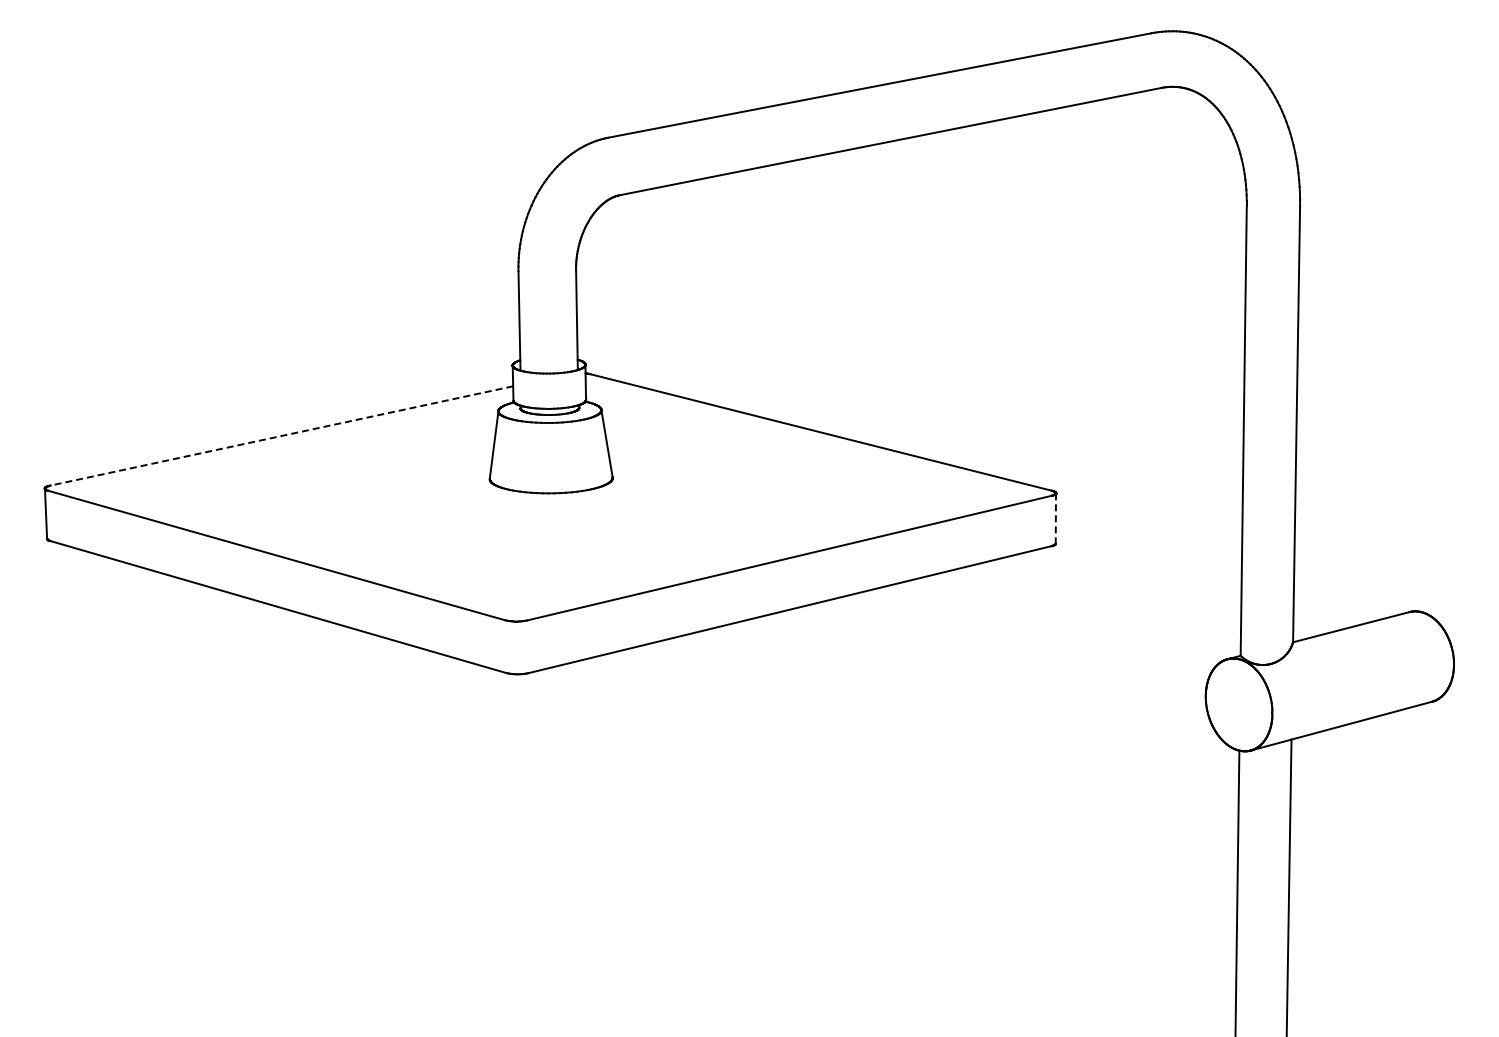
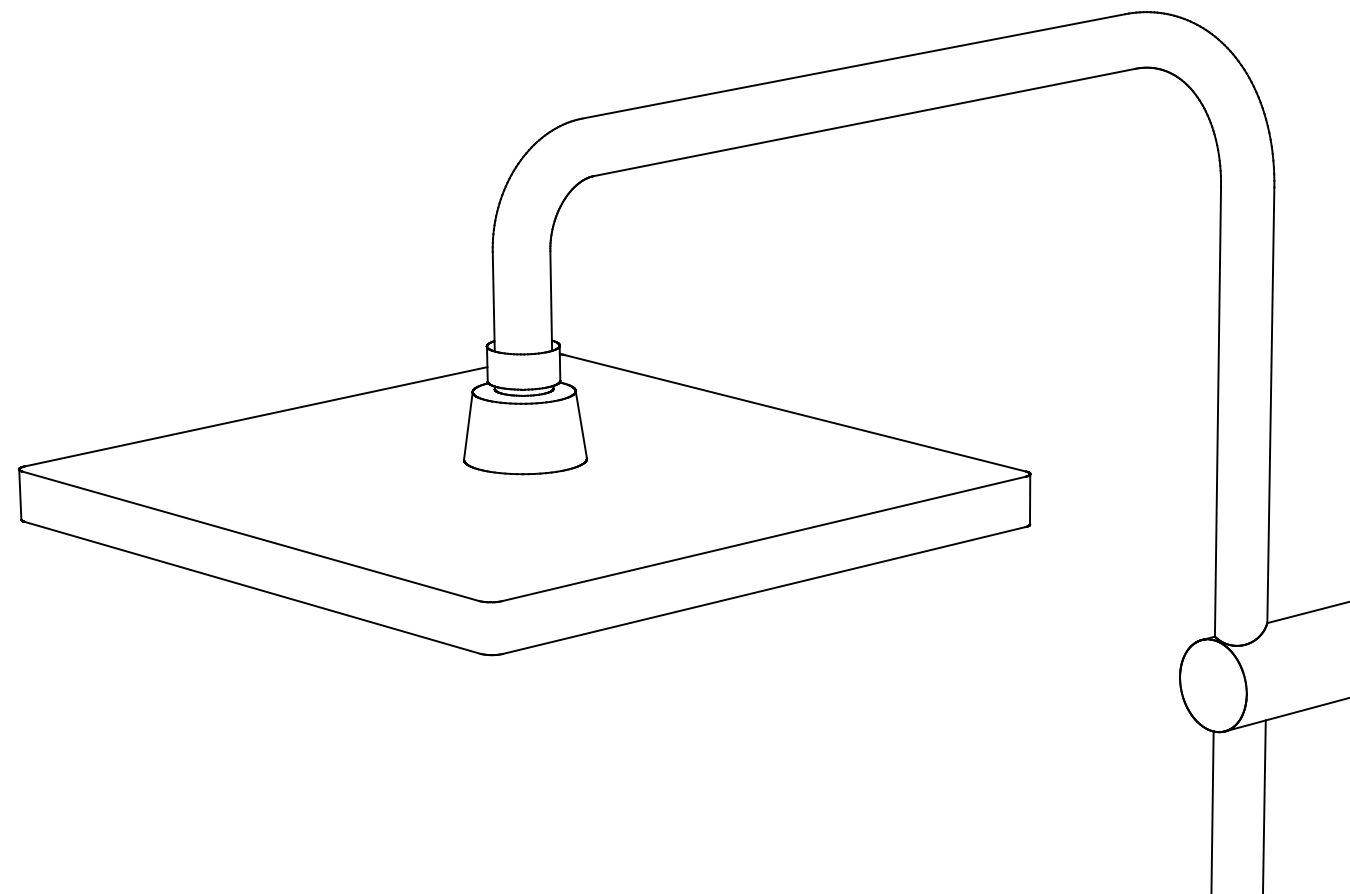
line: (281, 435) -> (255, 416), dashed -> solid
line: (1055, 518) -> (1029, 499), dashed -> solid

